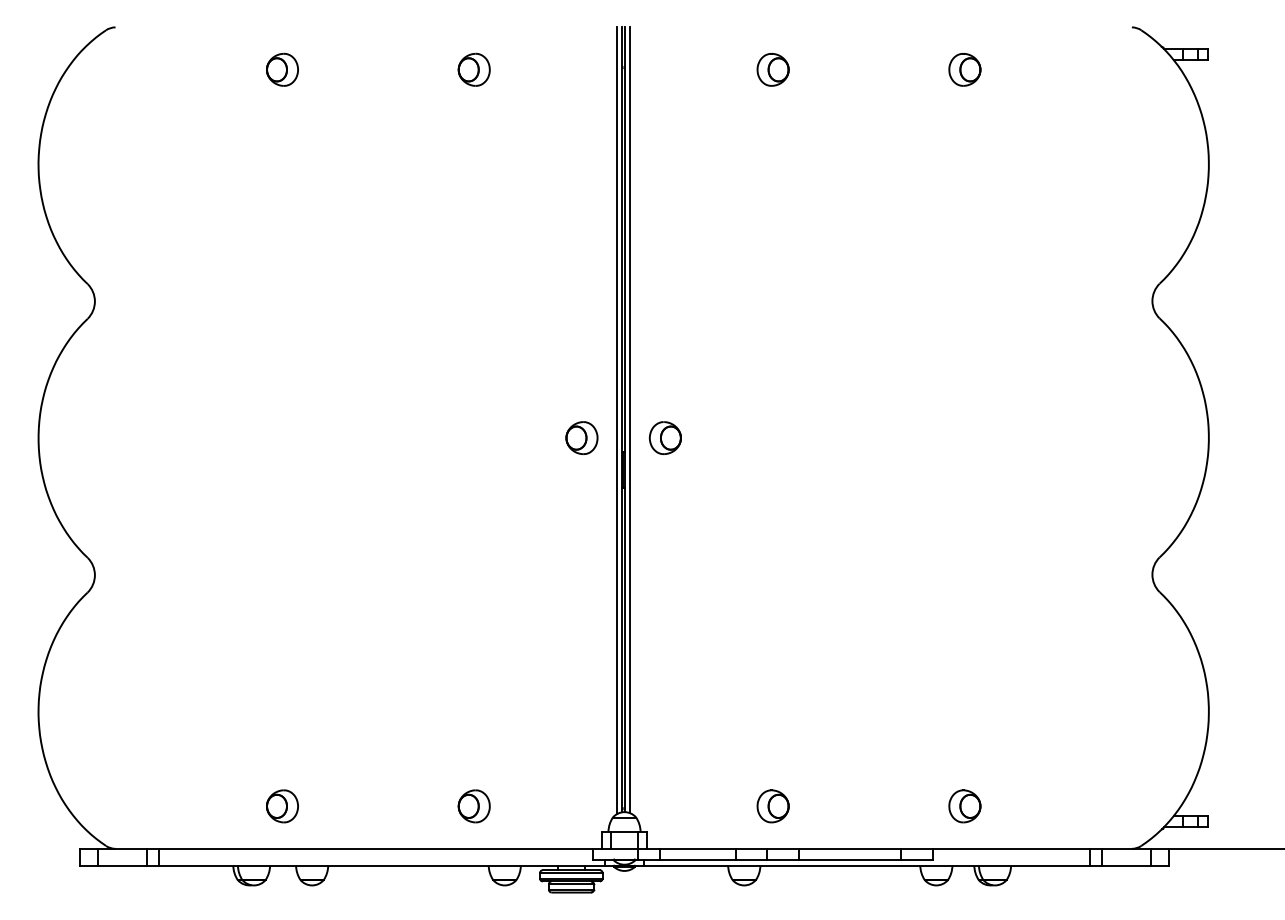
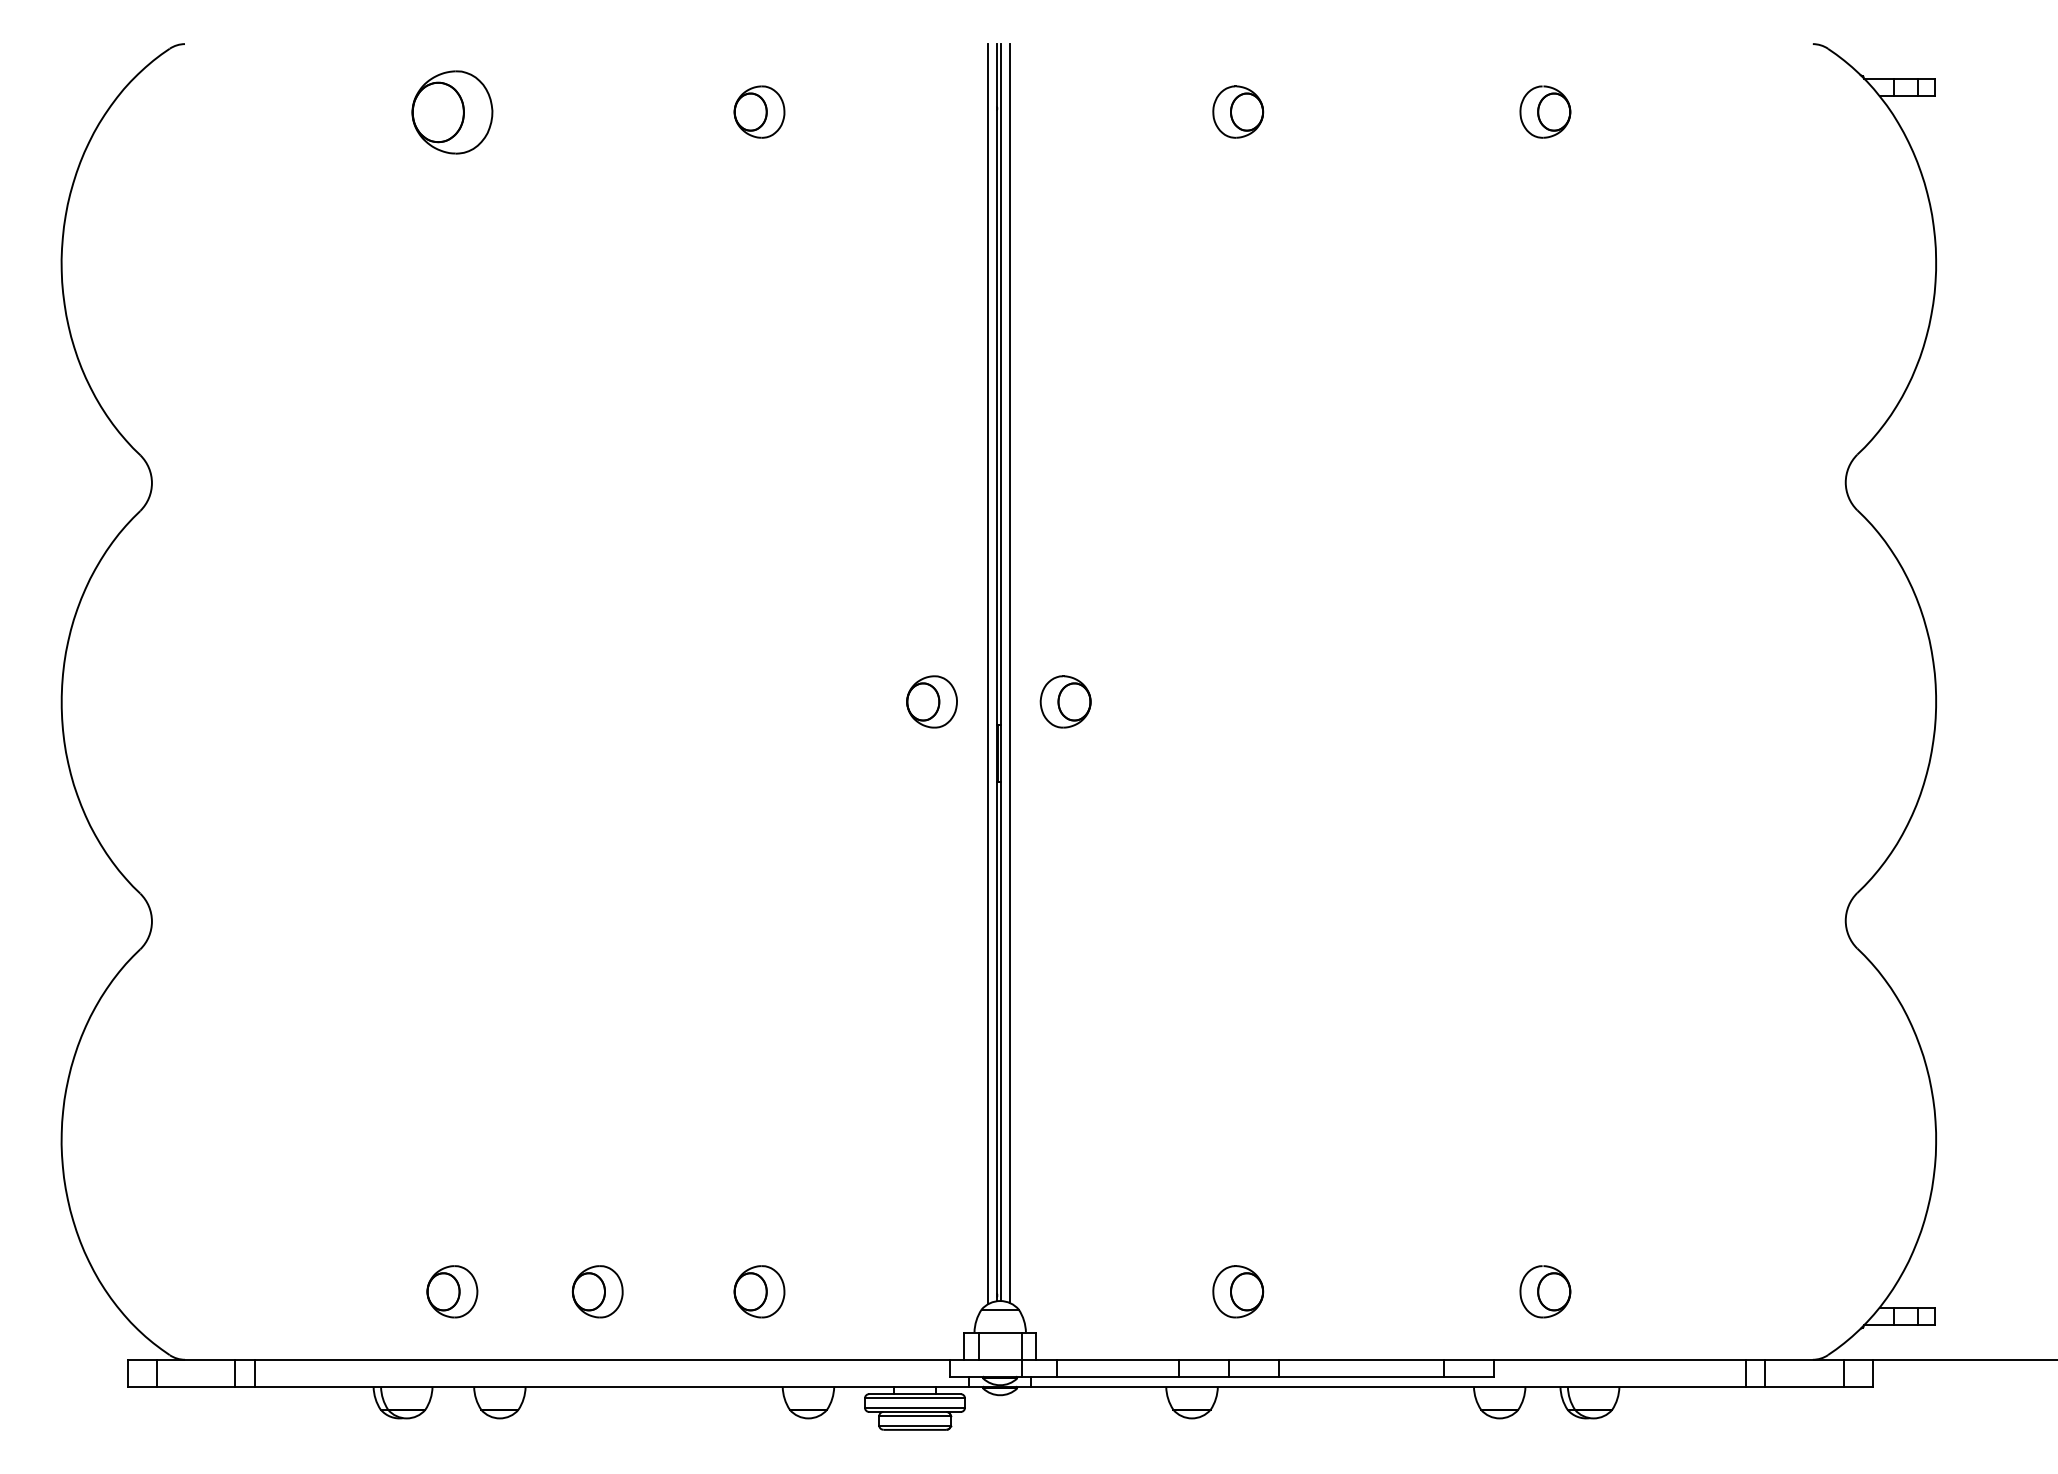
part: (282, 69) -> (452, 111), size x1.6
part: (372, 806) -> (596, 1291), added

